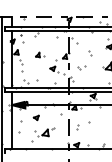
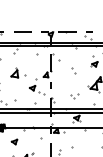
part: (39, 54) -> (18, 72), size x1.67
part: (81, 67) -> (74, 95), moved

